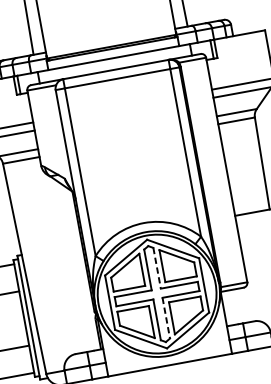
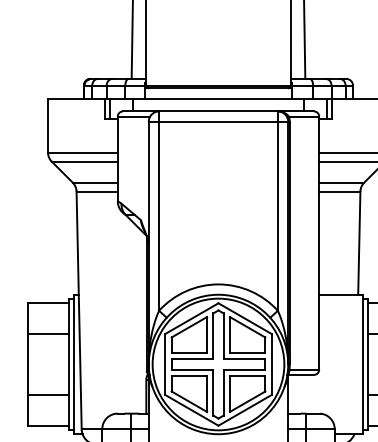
line: (157, 268) -> (223, 336), dashed -> solid
line: (166, 318) -> (223, 392), dashed -> solid

